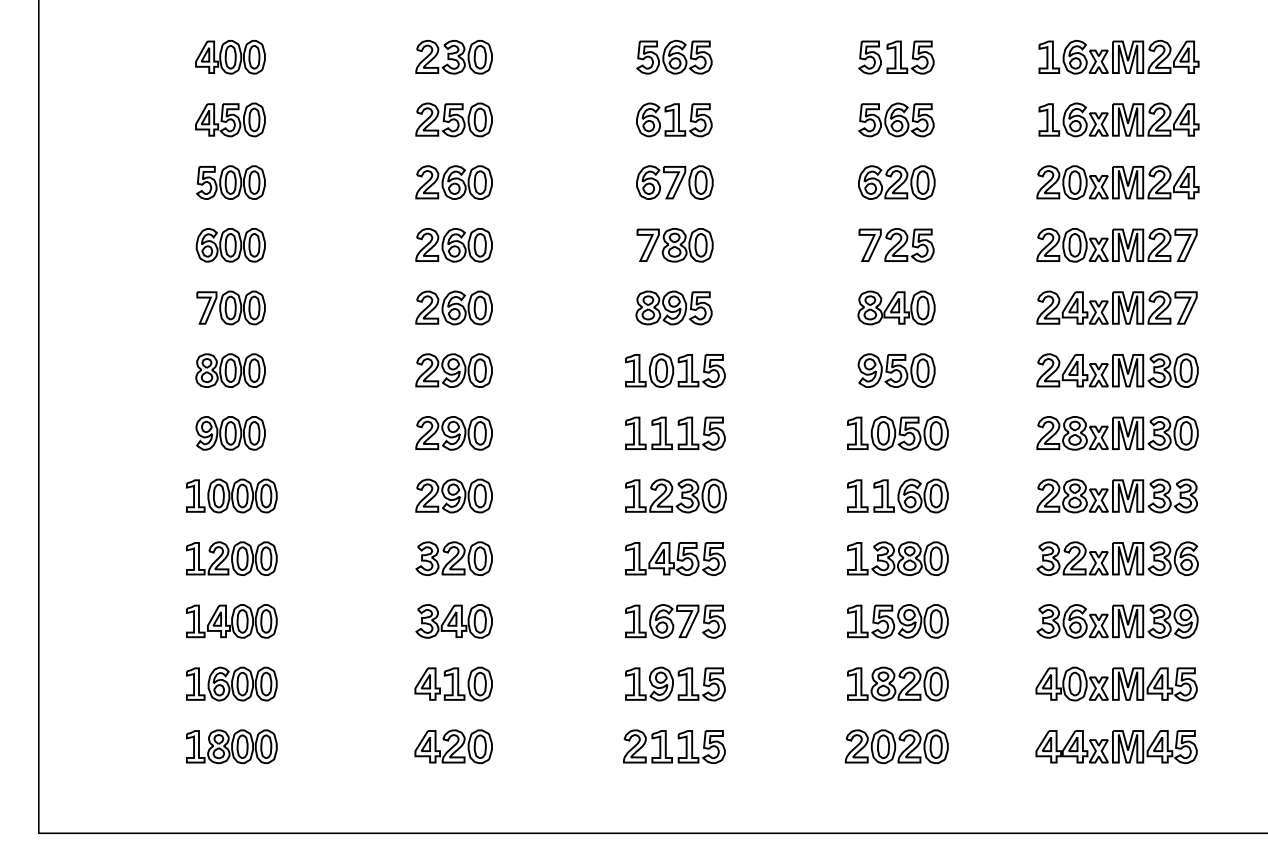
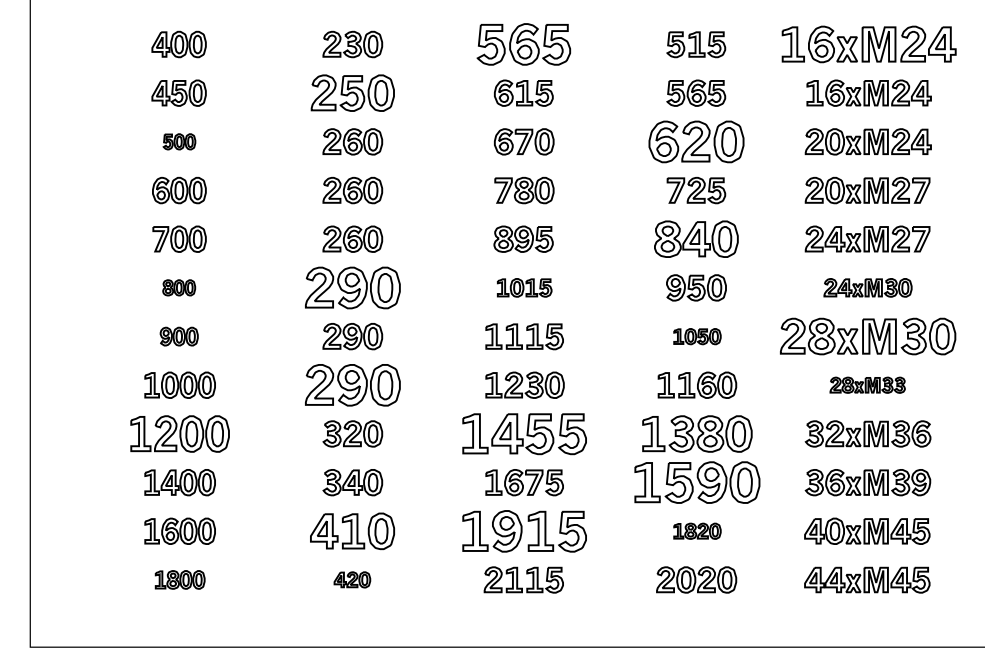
part: (674, 57) -> (523, 44), size x1.6
part: (1118, 57) -> (868, 44), size x1.4
part: (453, 119) -> (352, 92), size x1.4
part: (230, 182) -> (179, 141), size x0.6
part: (896, 182) -> (696, 141), size x1.6
part: (896, 307) -> (696, 238), size x1.4
part: (230, 370) -> (179, 287), size x0.6
part: (453, 370) -> (352, 287), size x1.6
part: (675, 370) -> (524, 287), size x0.7
part: (1117, 370) -> (867, 287), size x0.7
part: (230, 433) -> (179, 336), size x0.7
part: (897, 433) -> (697, 336), size x0.6
part: (1117, 433) -> (867, 336), size x1.4
part: (453, 495) -> (352, 384), size x1.6
part: (1116, 495) -> (867, 384), size x0.6
part: (231, 558) -> (179, 433), size x1.4
part: (675, 558) -> (524, 433), size x1.6
part: (897, 558) -> (697, 433), size x1.4
part: (897, 621) -> (697, 482), size x1.6
part: (453, 683) -> (352, 530), size x1.4
part: (675, 683) -> (524, 530), size x1.6
part: (897, 683) -> (697, 530), size x0.6
part: (231, 746) -> (179, 579), size x0.7
part: (453, 746) -> (352, 579), size x0.6

